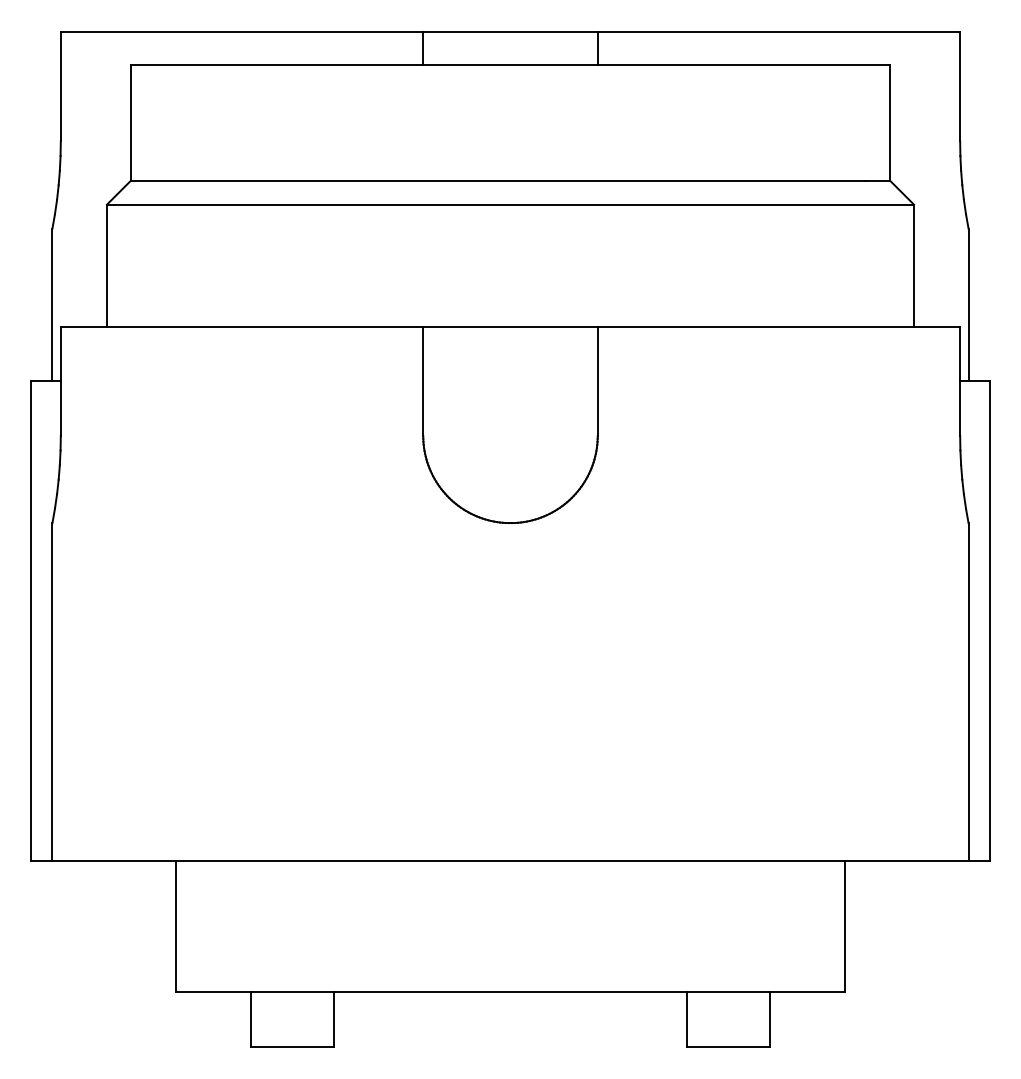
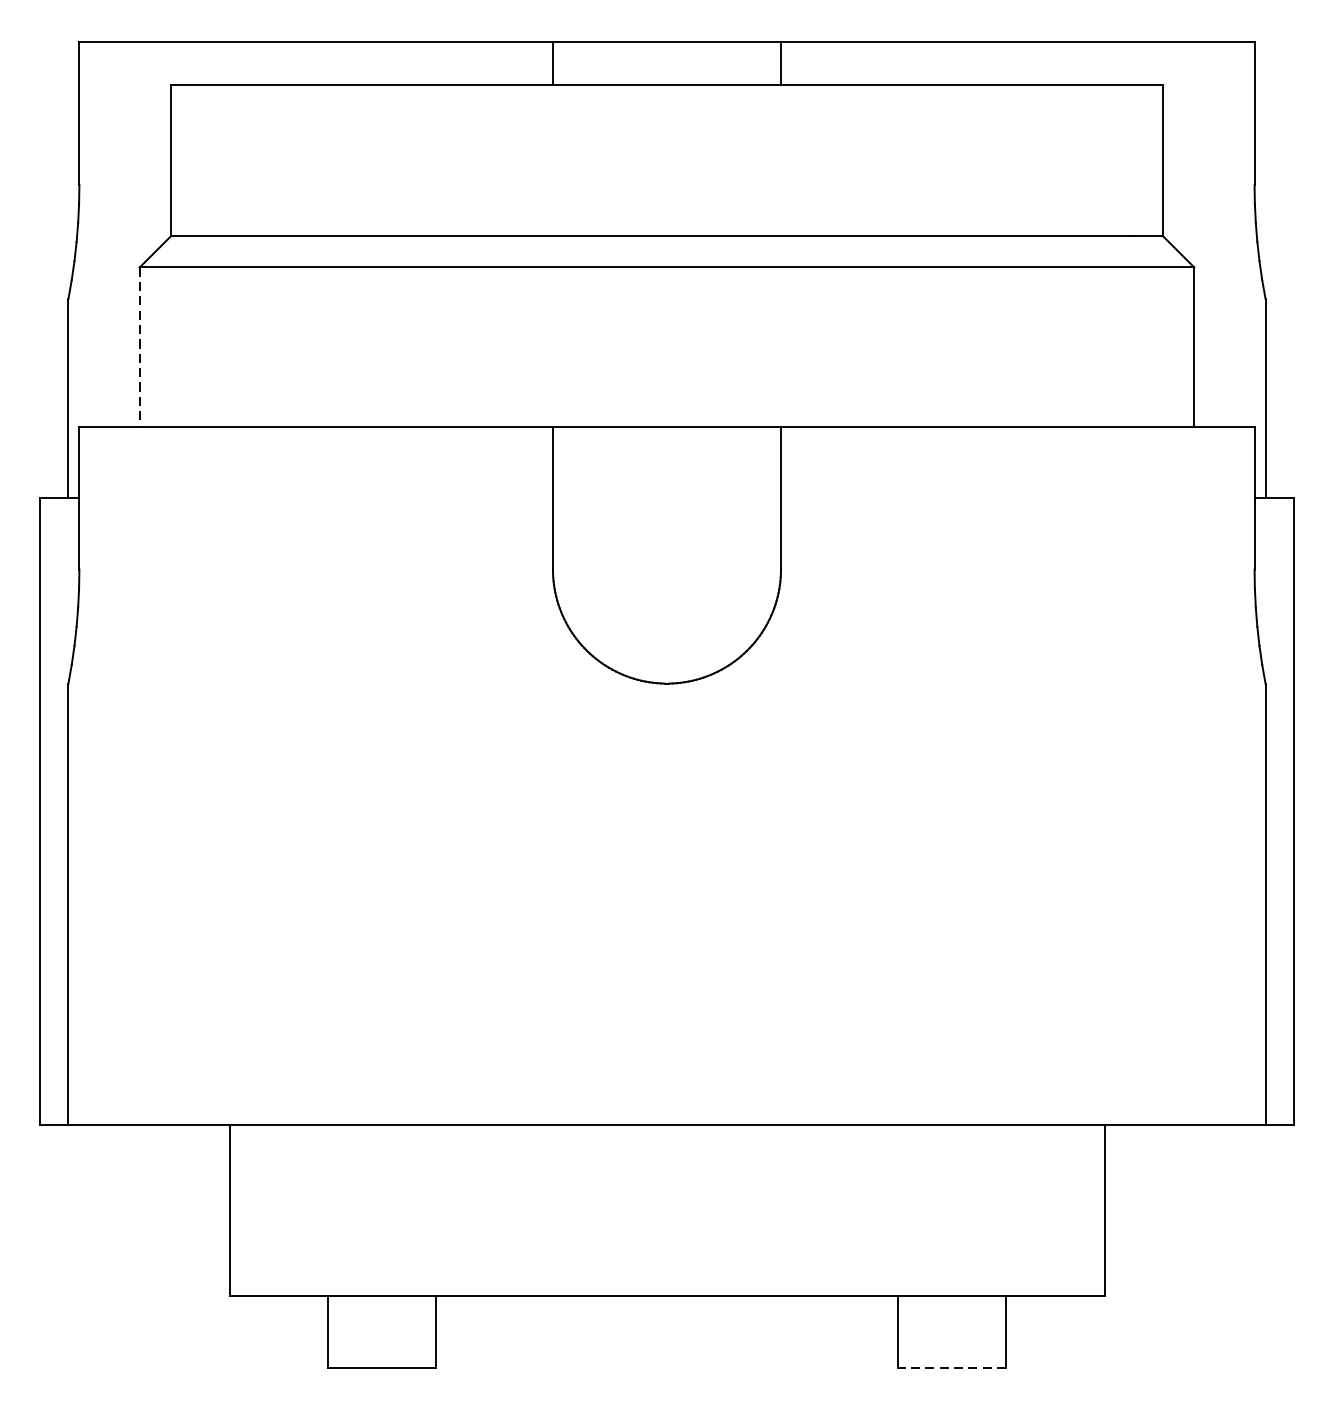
line: (106, 266) -> (139, 348), solid -> dashed
line: (728, 1046) -> (951, 1367), solid -> dashed

